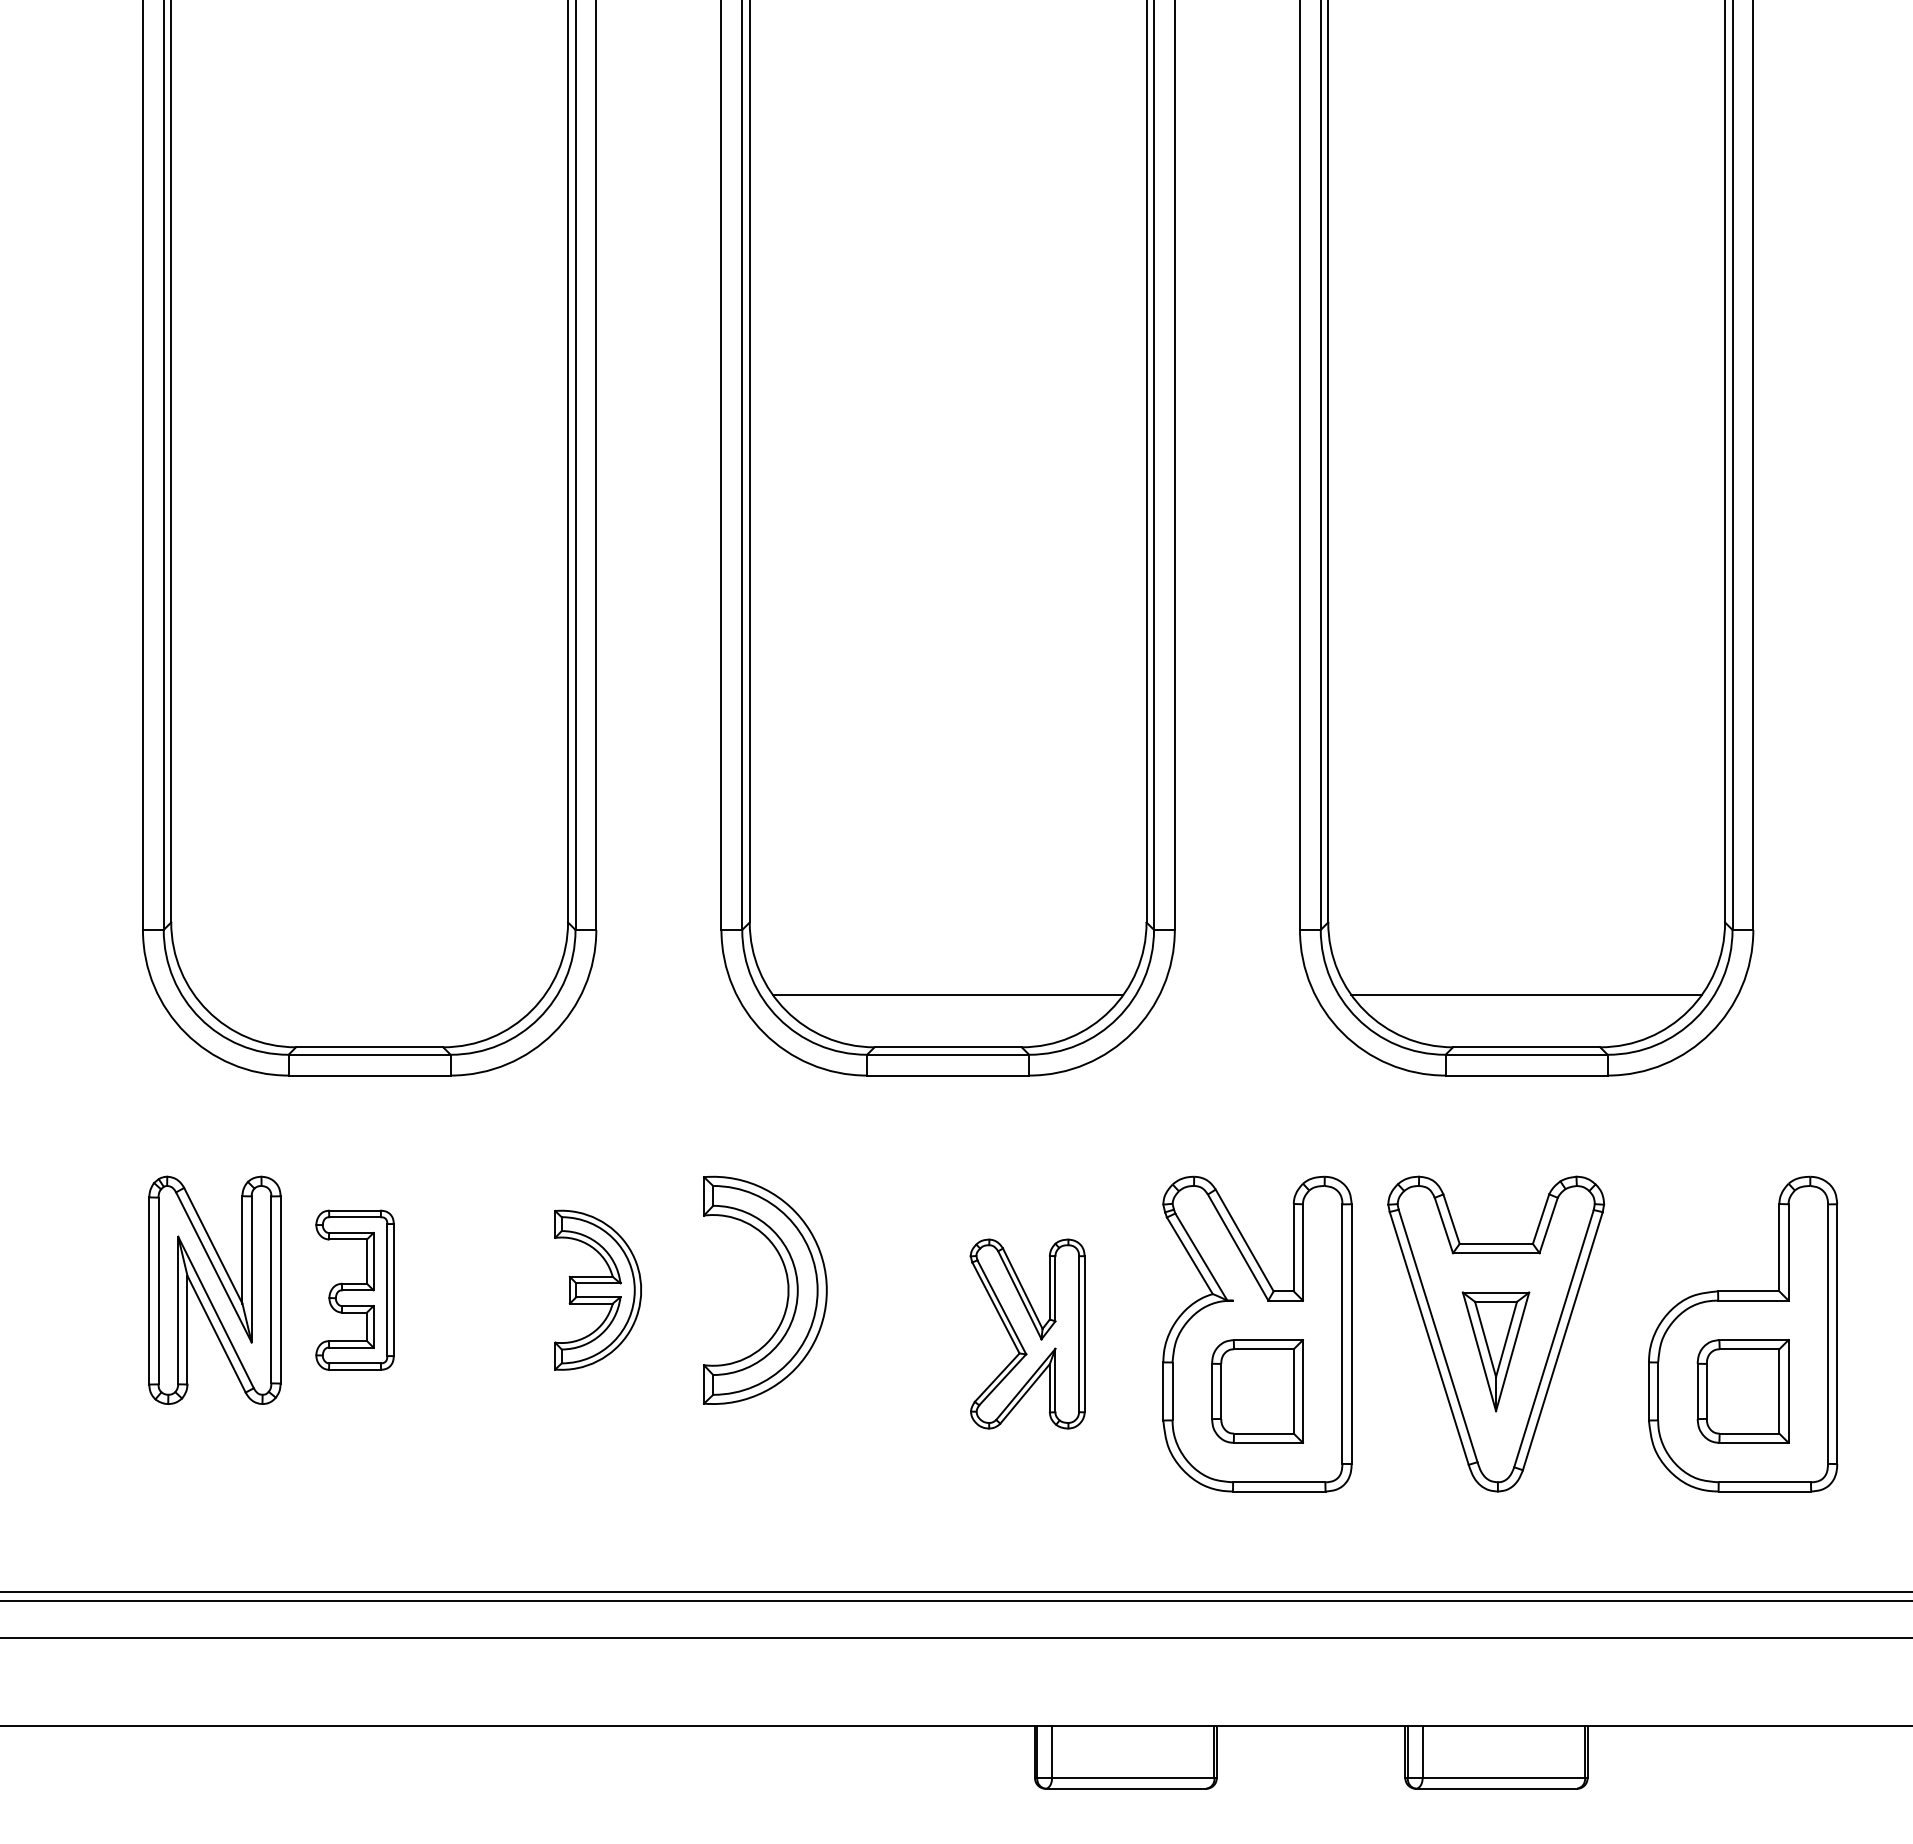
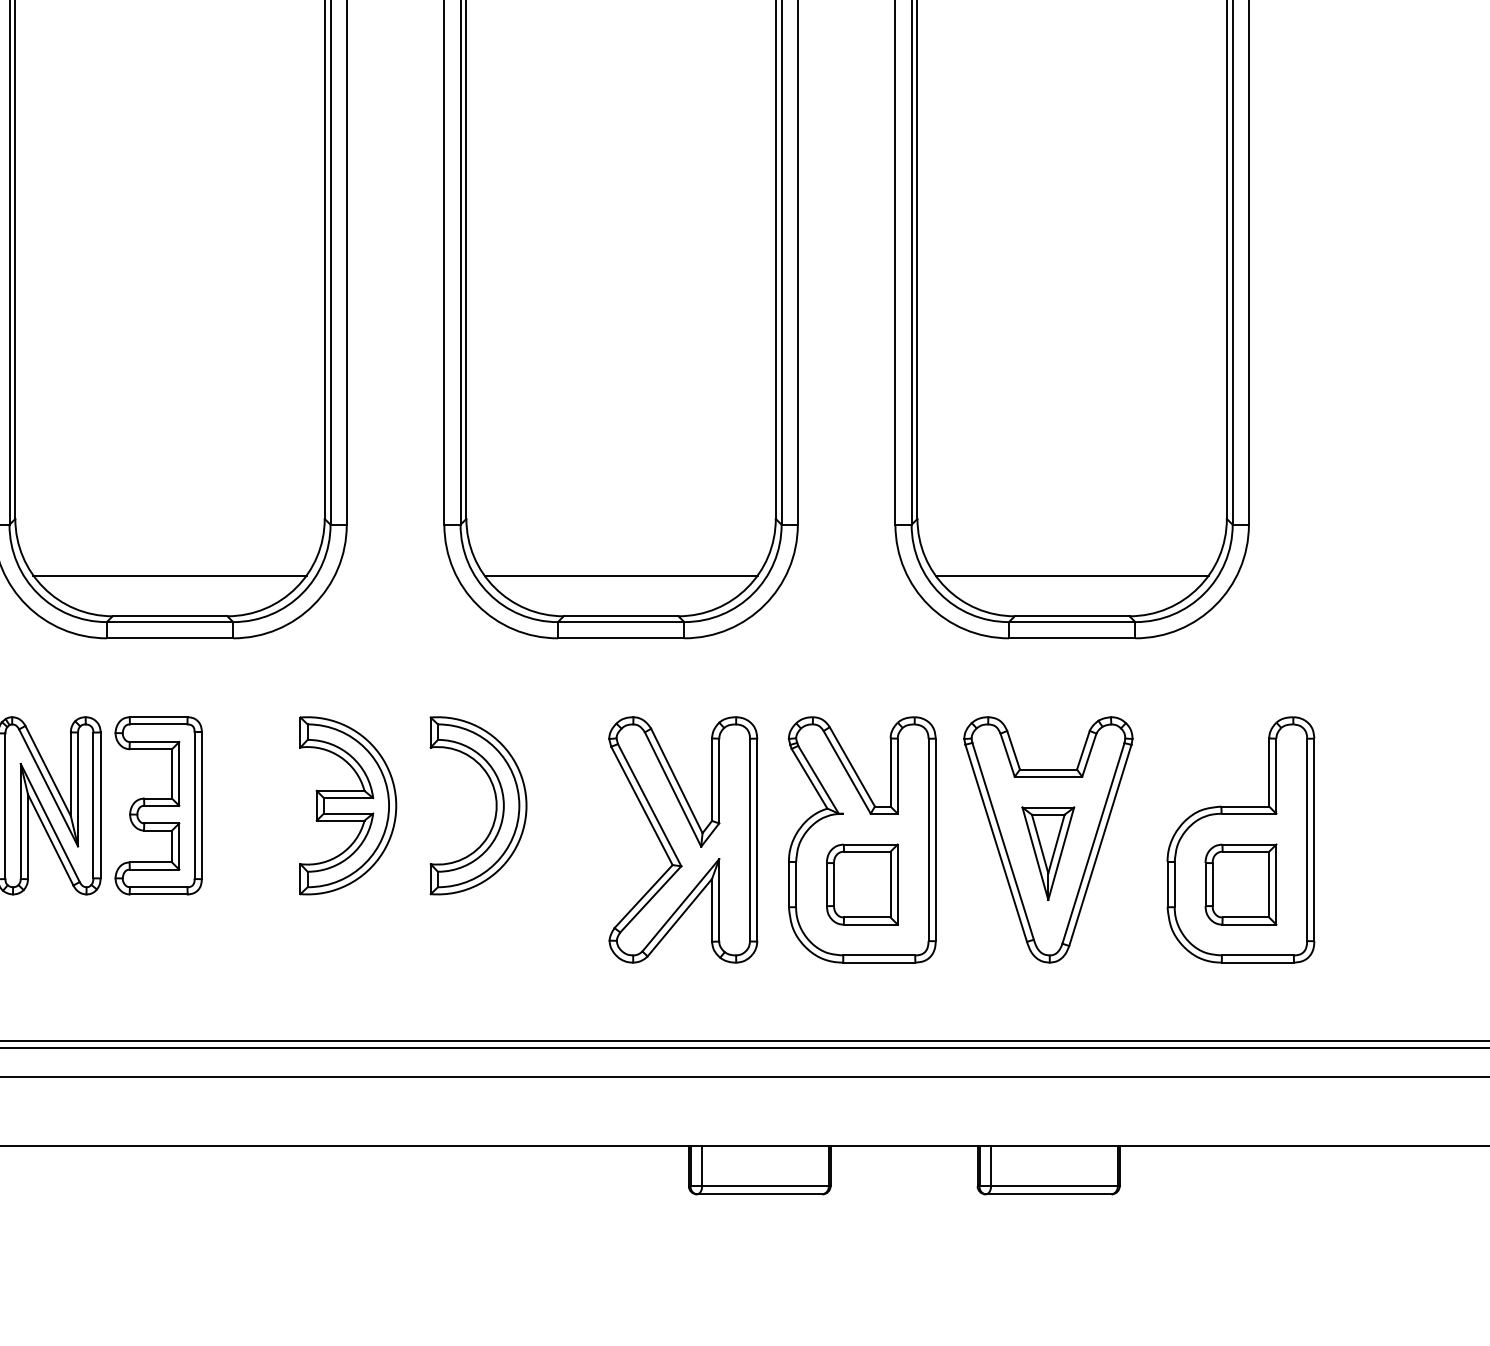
line: (369, 995) -> (169, 575), added
part: (354, 1289) -> (158, 805), size x1.43
part: (597, 1289) -> (347, 805), size x1.43
part: (1027, 1333) -> (682, 839), size x1.67

